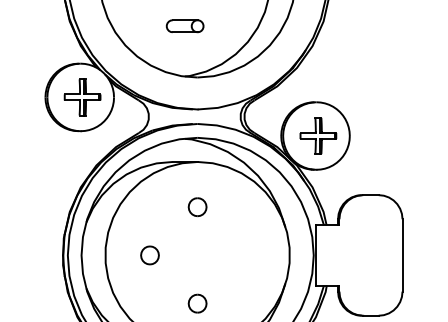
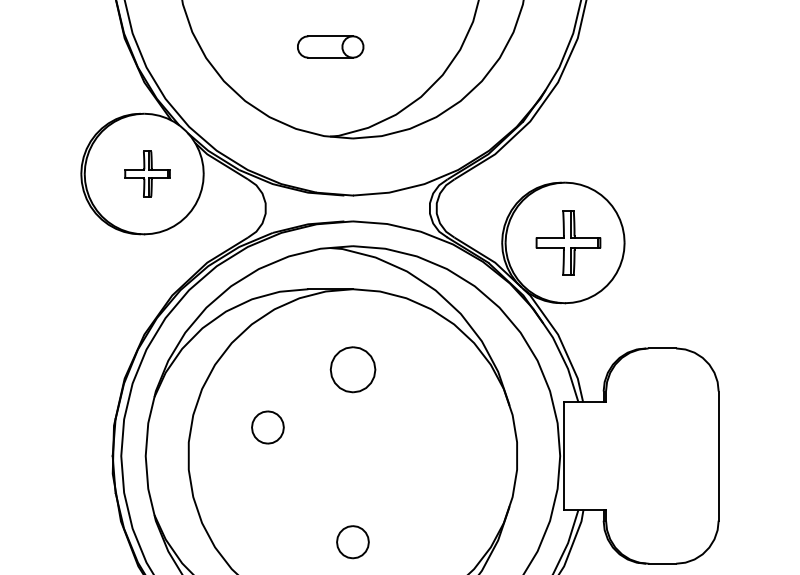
part: (82, 97) -> (147, 174), size x0.7
part: (197, 207) -> (352, 370), size x1.4
part: (149, 255) -> (267, 427), moved

